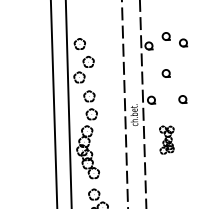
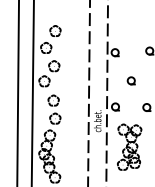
part: (88, 26) -> (55, 30), added
part: (165, 36) -> (132, 43), removed
part: (166, 139) -> (128, 146), size x1.67

